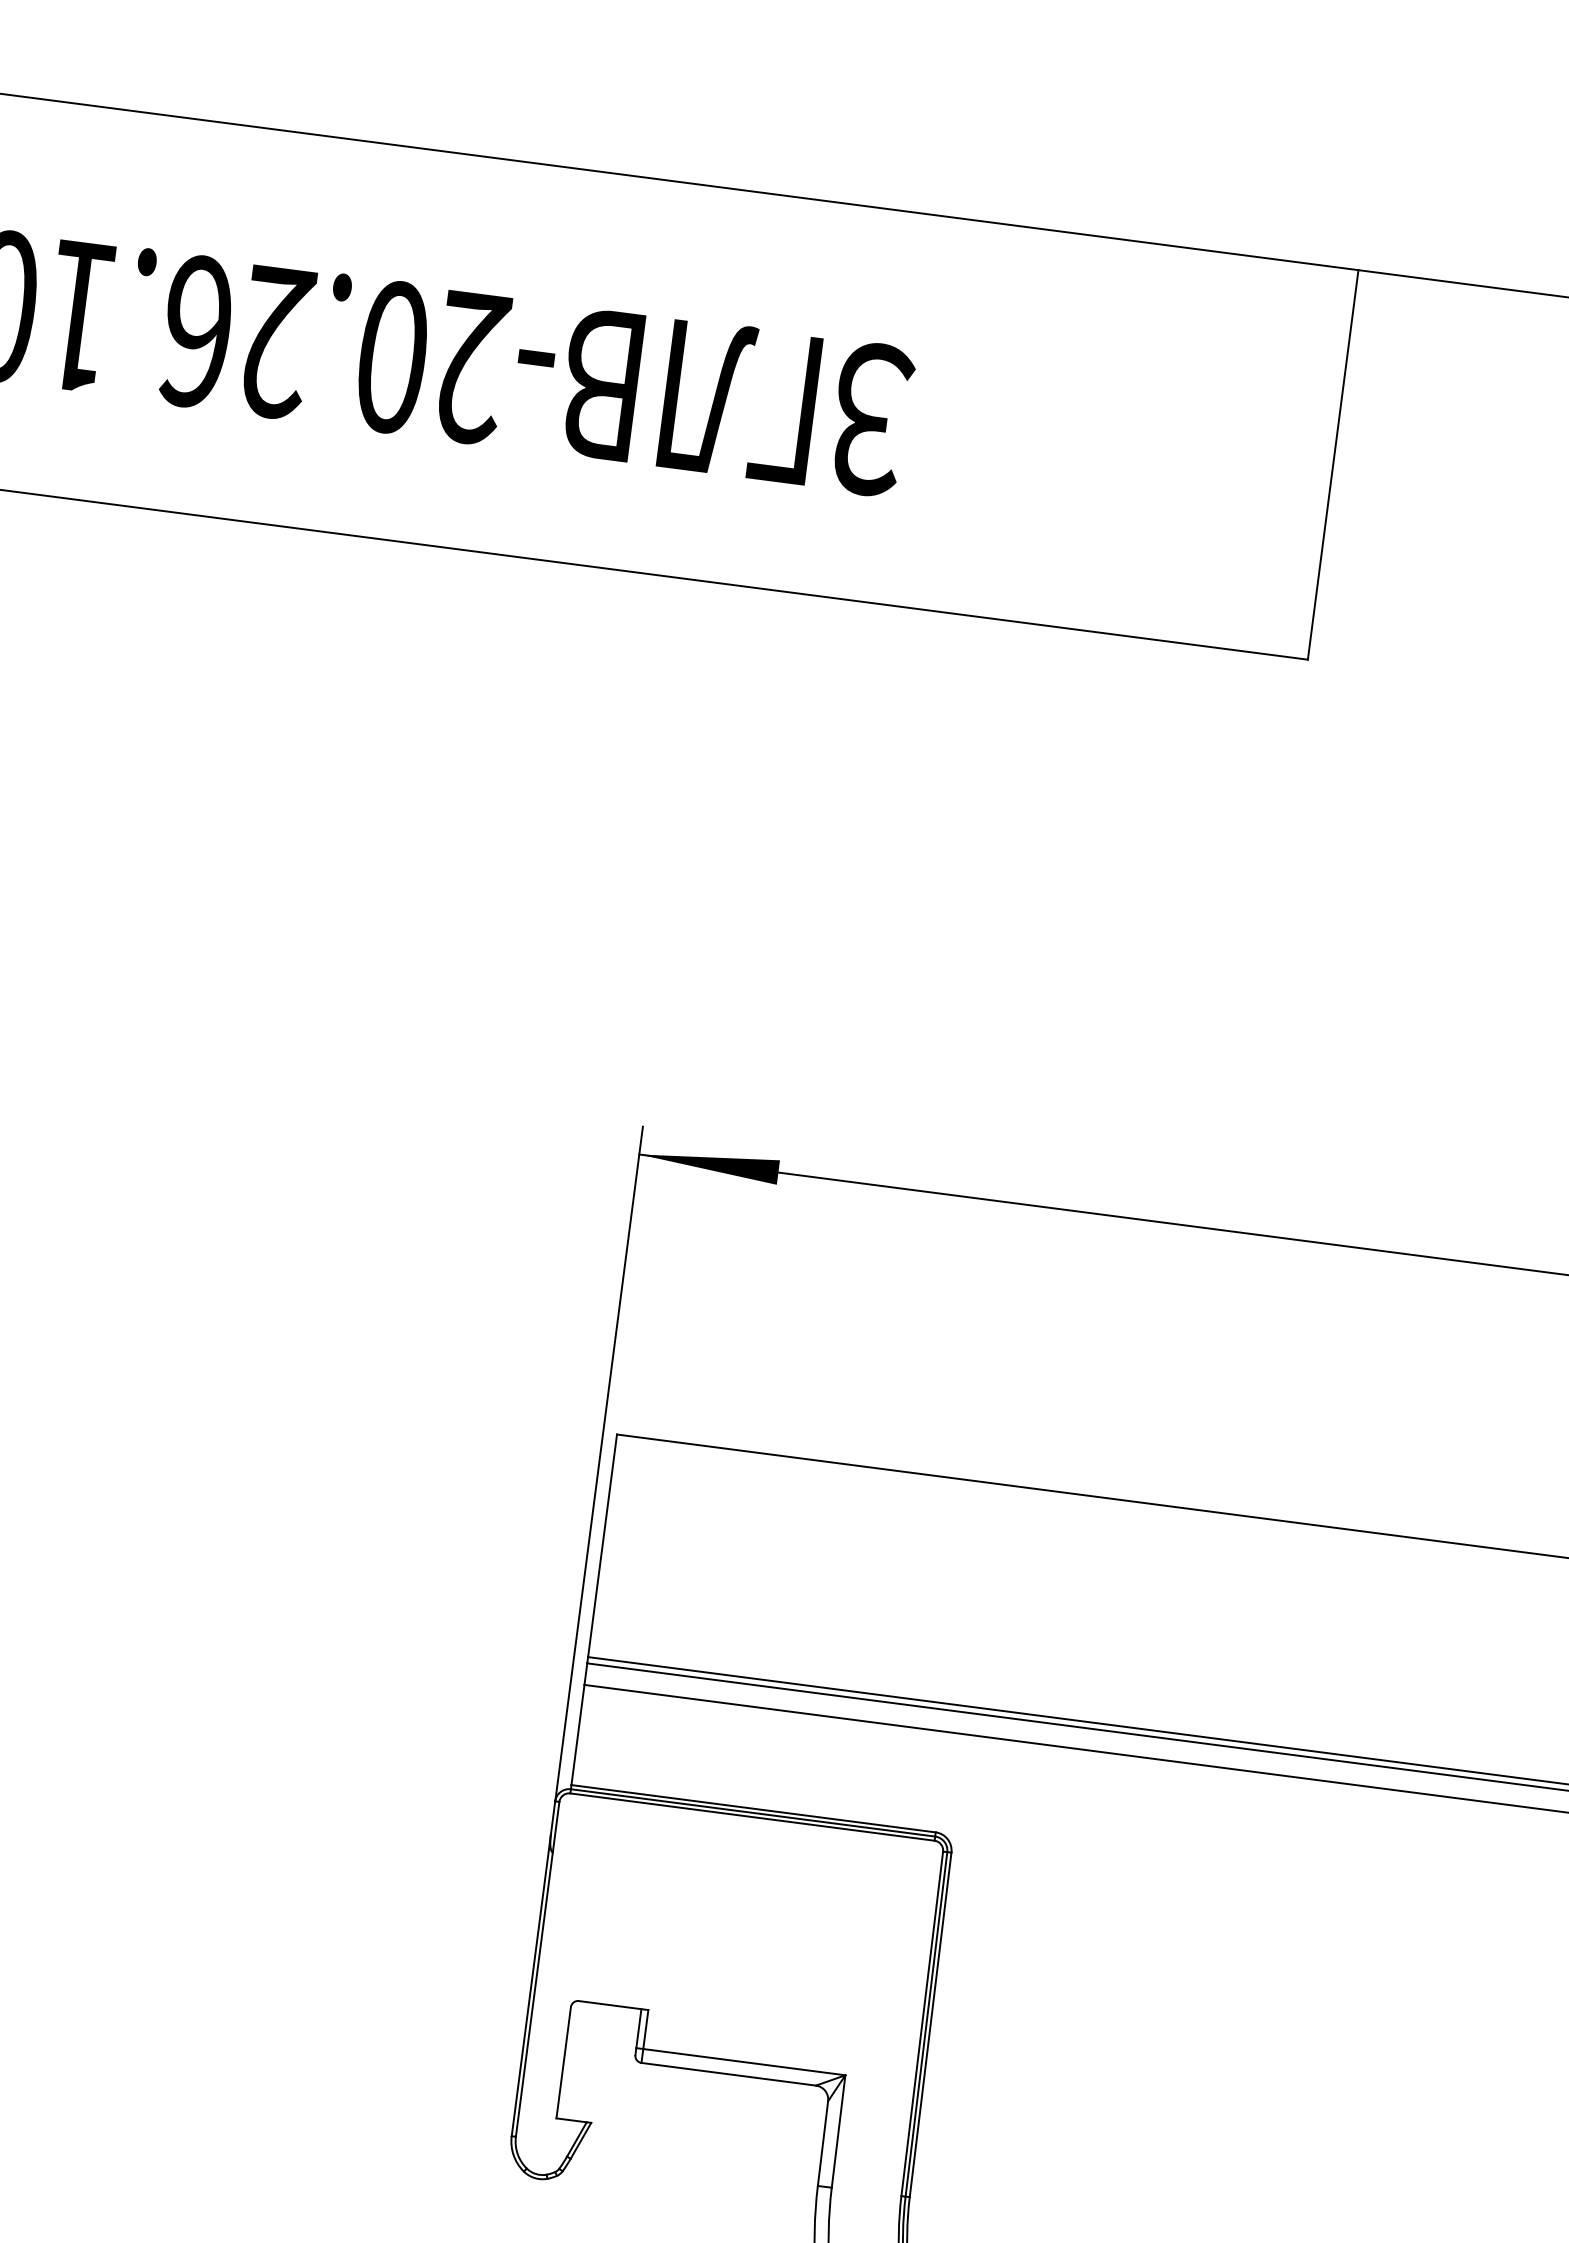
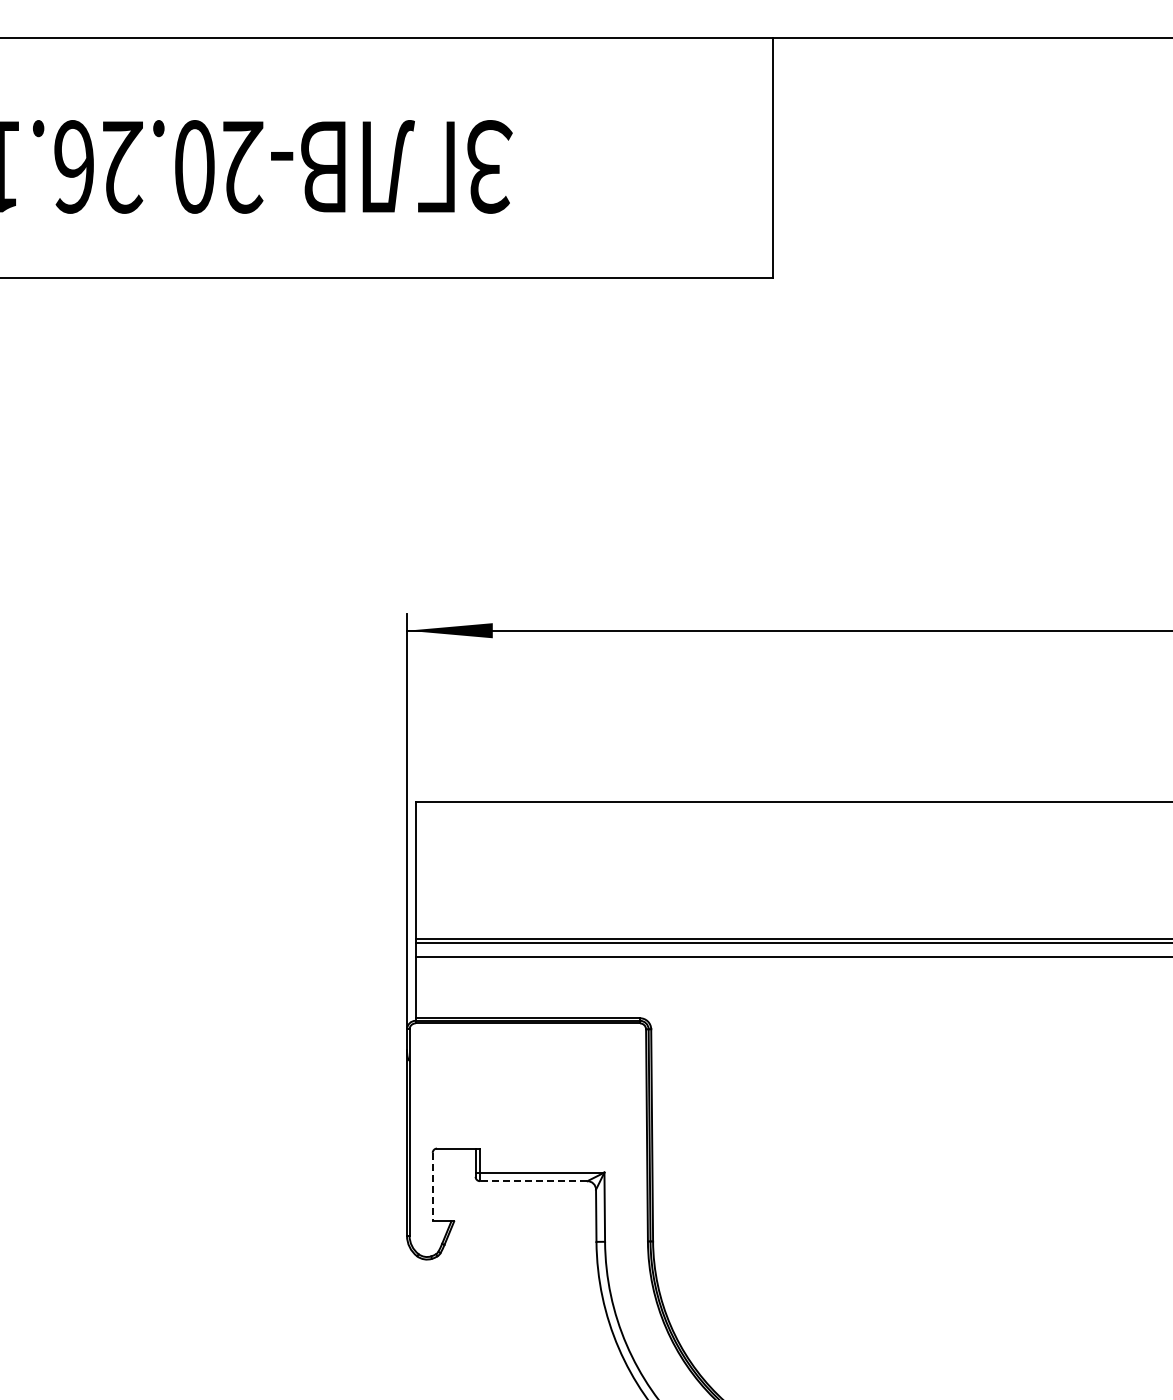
line: (563, 2063) -> (432, 1187), solid -> dashed
line: (728, 2074) -> (533, 1181), solid -> dashed

